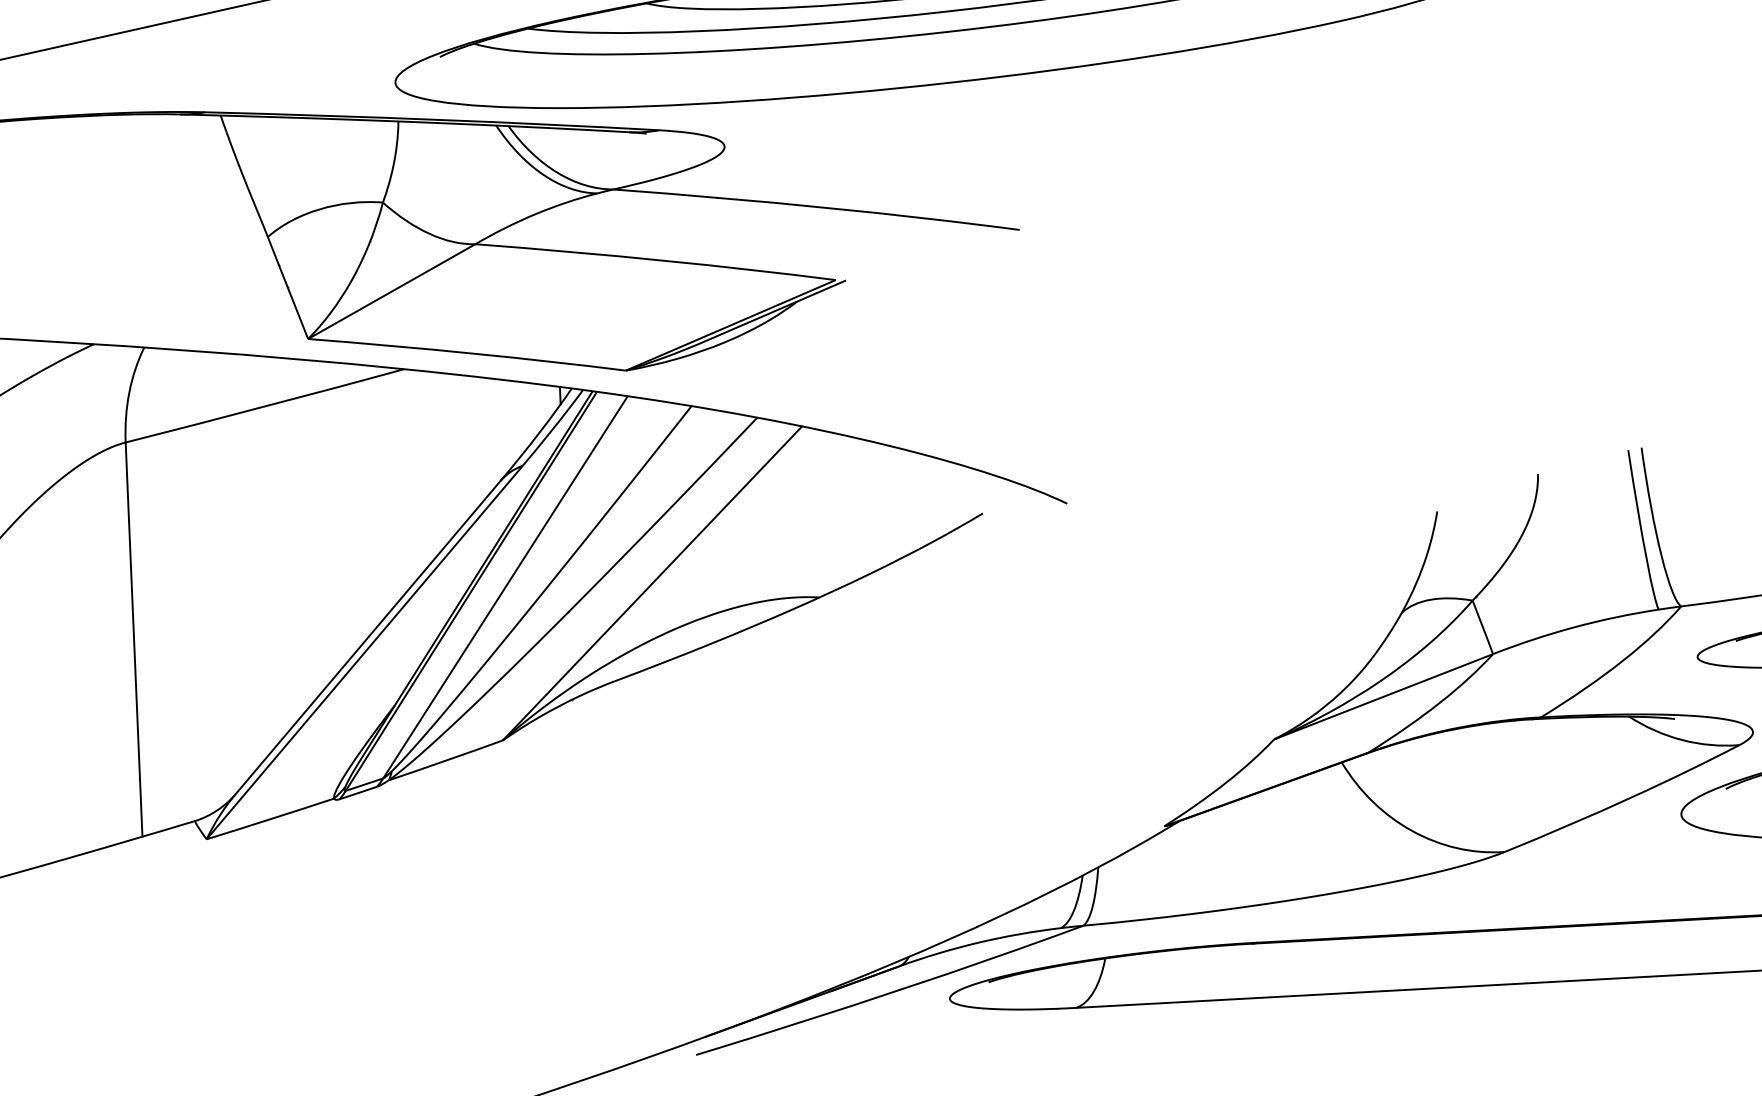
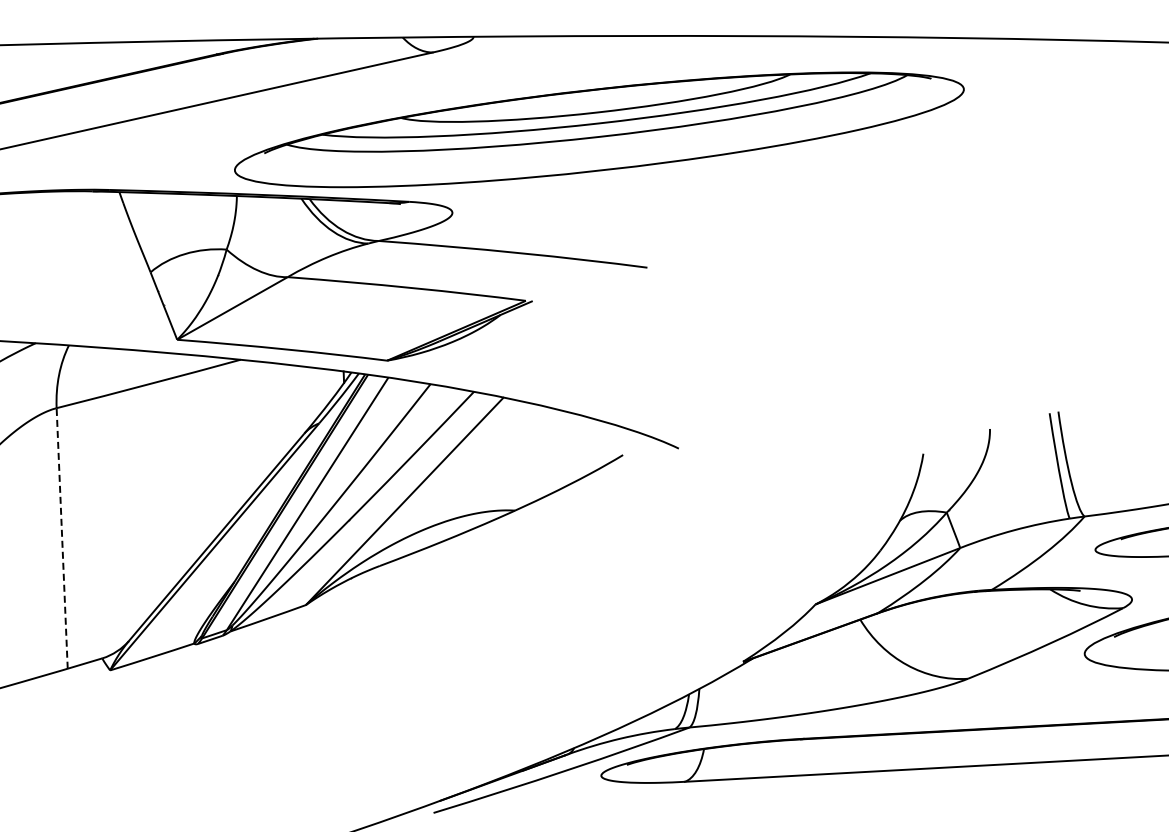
line: (134, 638) -> (62, 537), solid -> dashed

